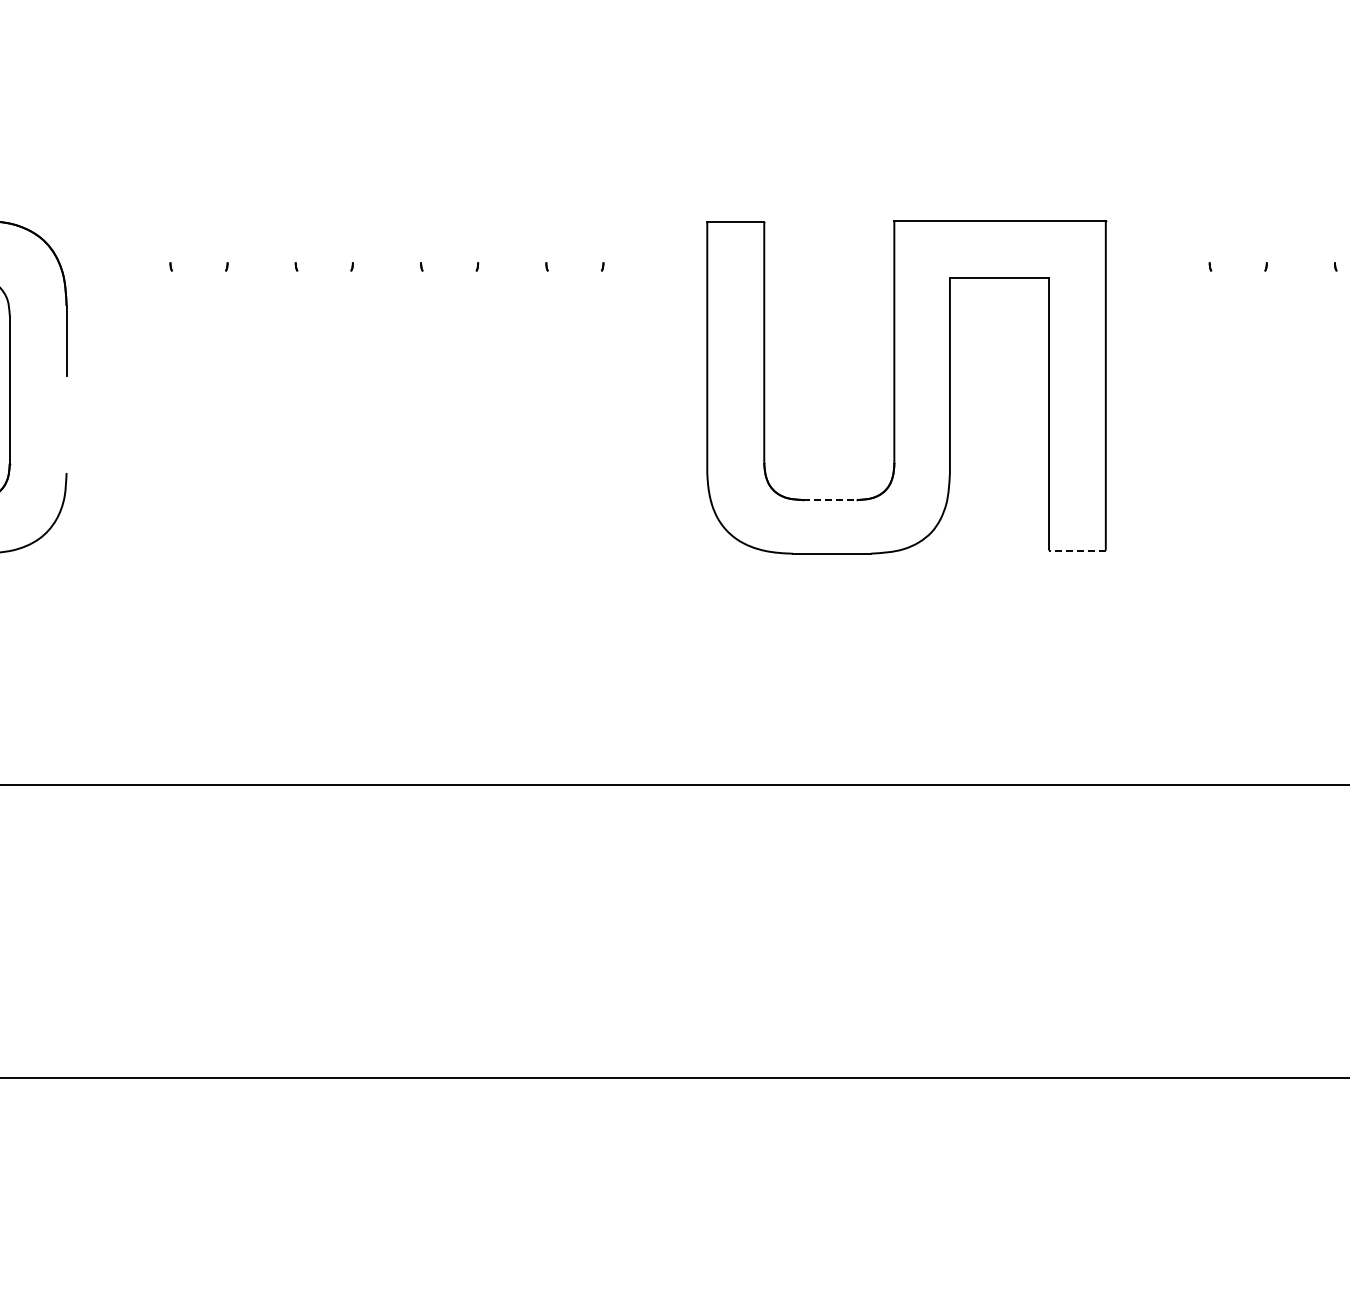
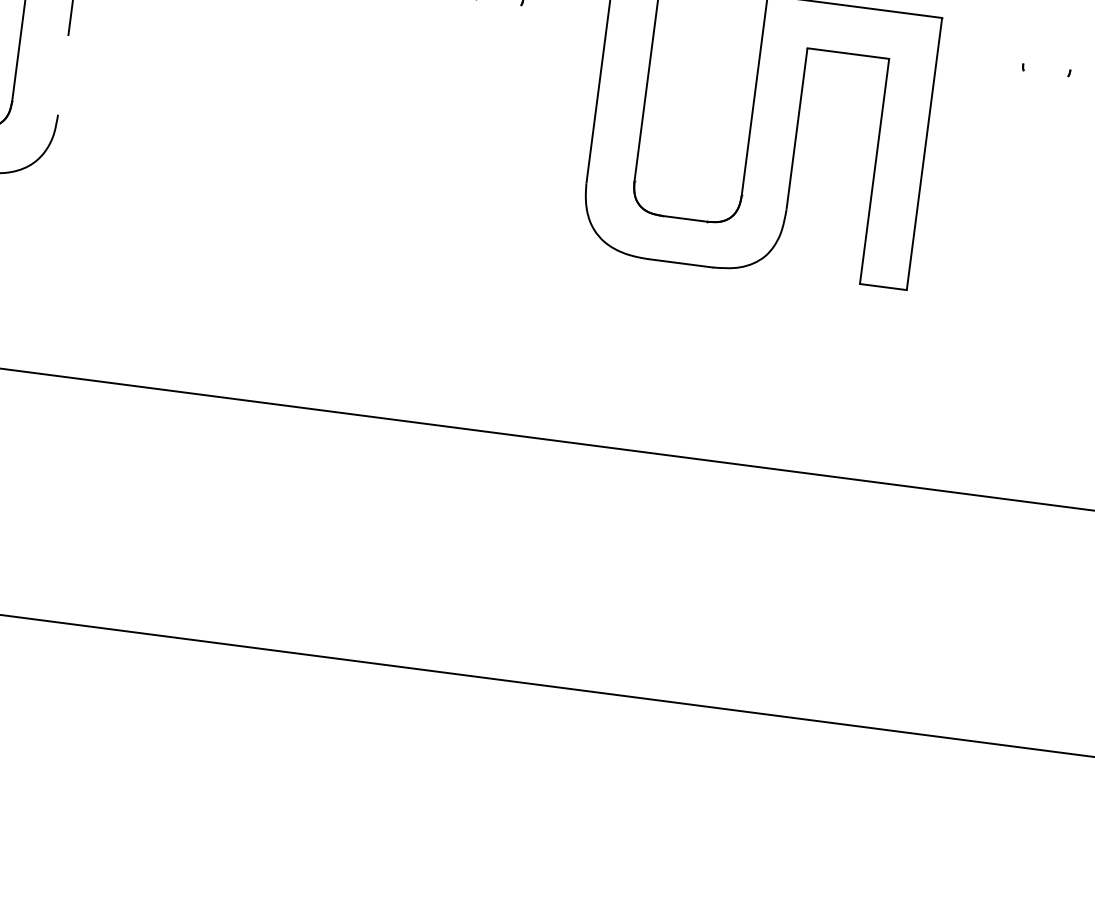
line: (830, 499) -> (685, 218), dashed -> solid
line: (1076, 550) -> (882, 286), dashed -> solid

